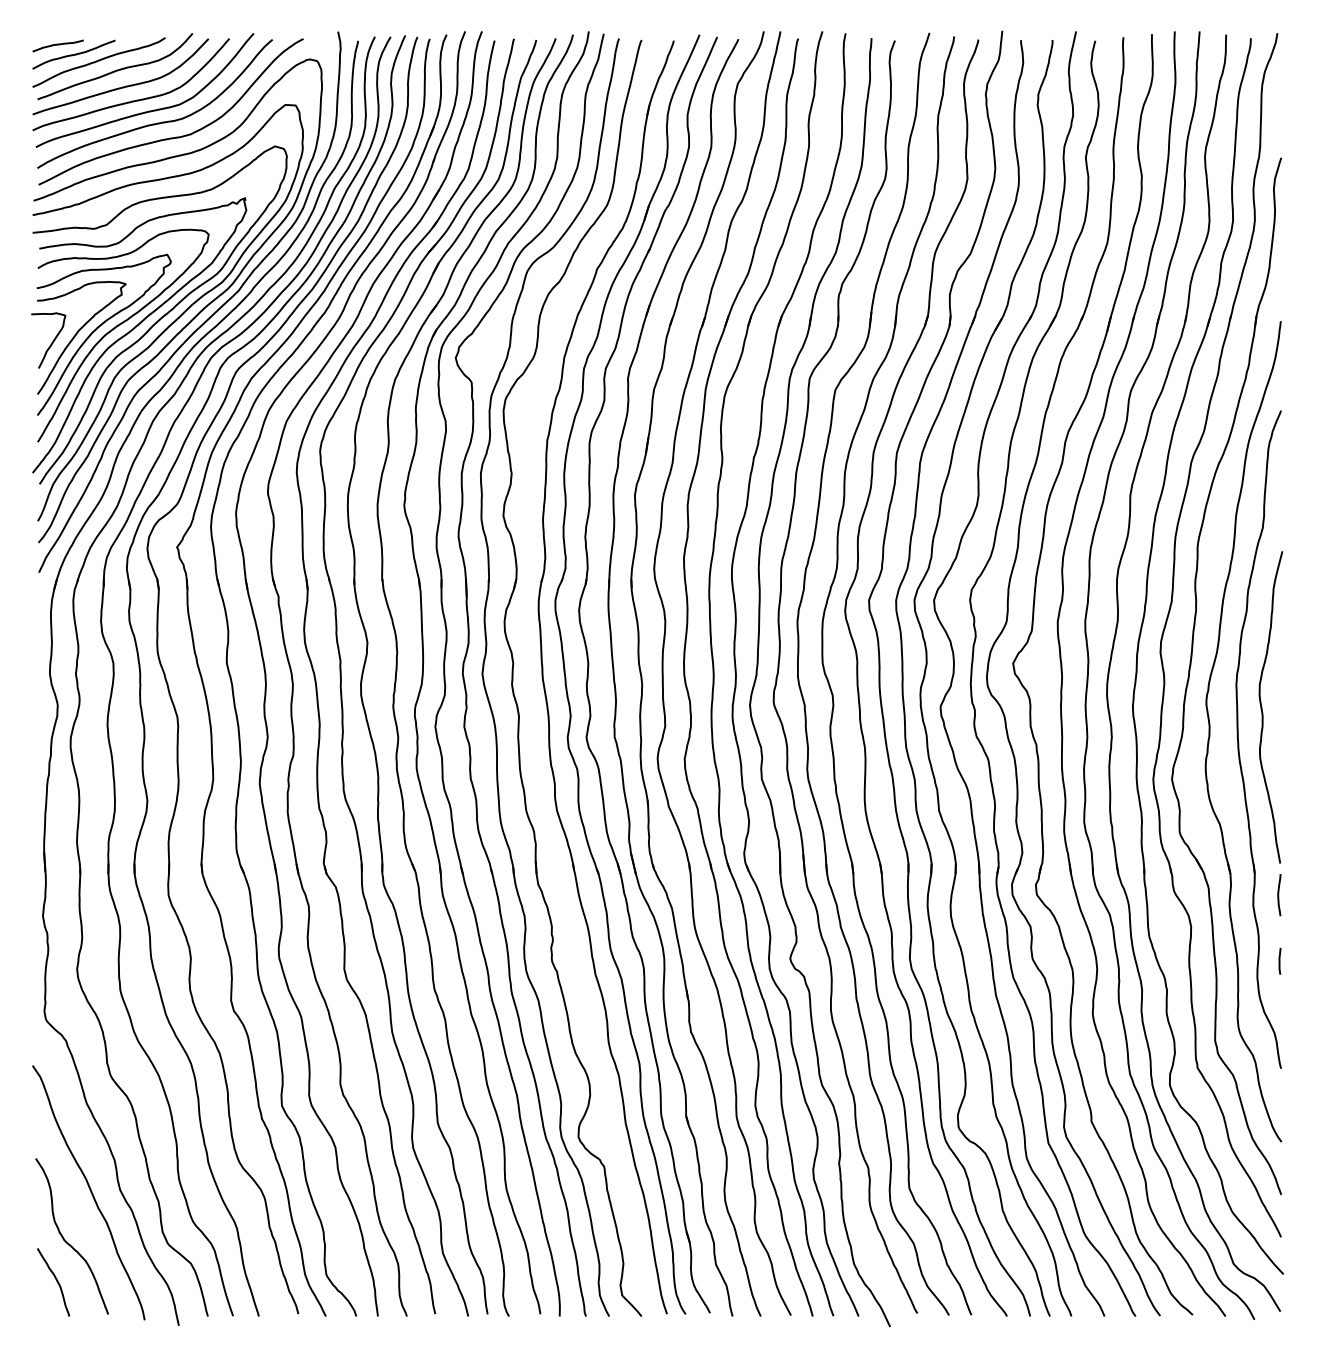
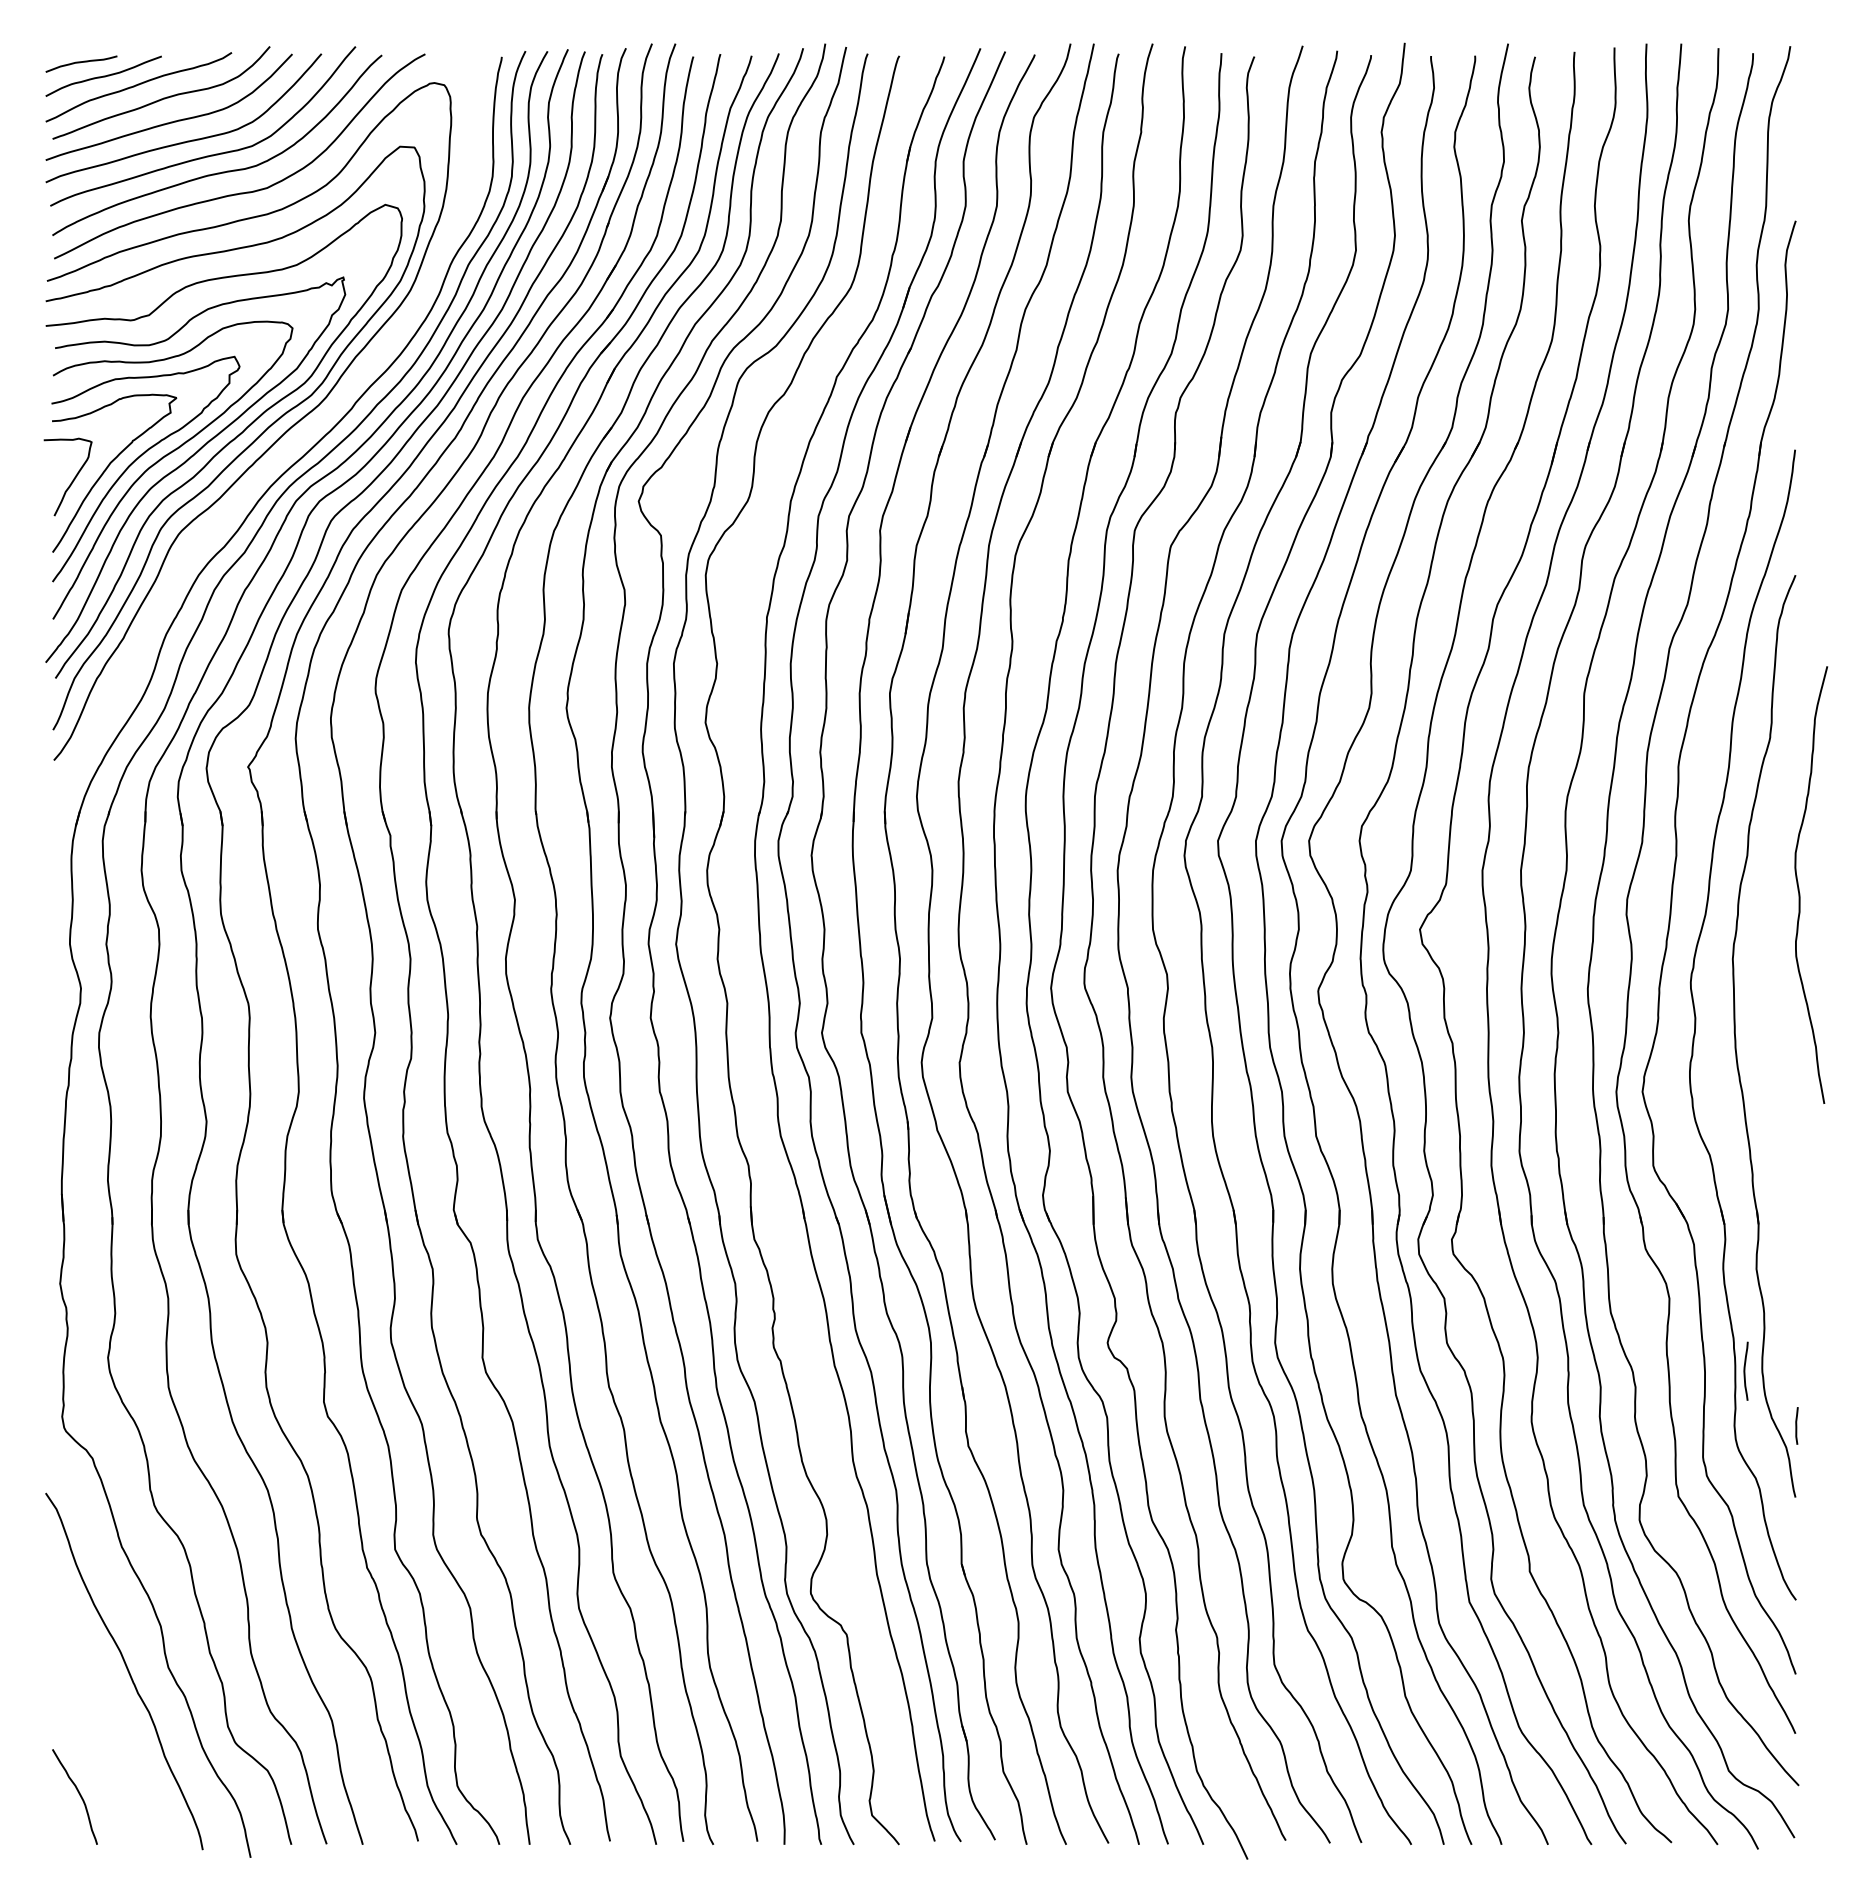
curve: (203, 322) -> (285, 451), removed
curve: (1262, 709) -> (1799, 887), moved
curve: (1278, 894) -> (1745, 1370), moved
line: (1279, 960) -> (1796, 1425), moved
curve: (66, 1241) -> (93, 1739), removed

